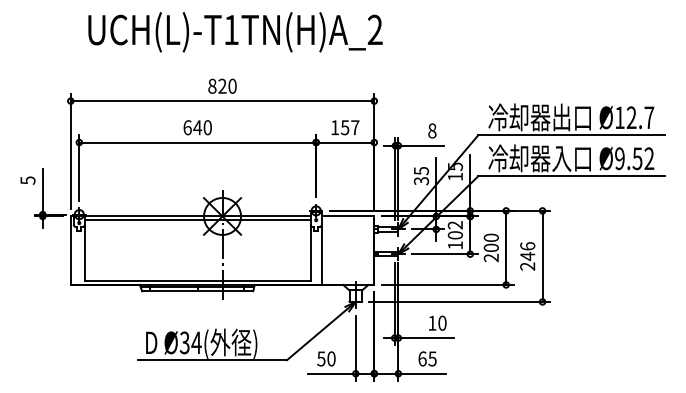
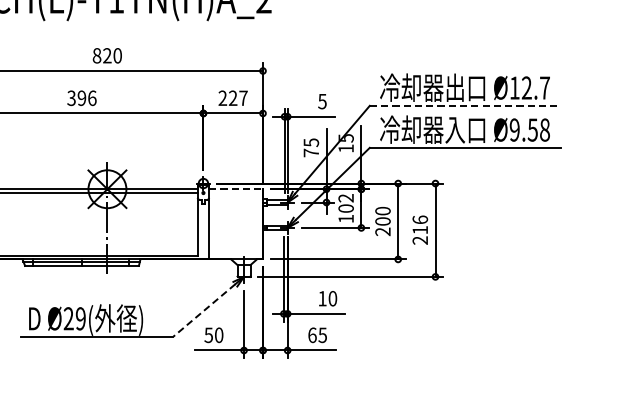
text: (197, 127) -> (81, 98), 640 -> 396
text: (340, 127) -> (228, 98), 157 -> 227
text: (432, 130) -> (322, 101), 8 -> 5
line: (572, 135) -> (466, 106), solid -> dashed
text: (649, 158) -> (545, 129), Ø9.52 -> Ø9.58
text: (421, 181) -> (311, 153), 35 -> 75
line: (348, 216) -> (236, 189), solid -> dashed
text: (527, 256) -> (420, 230), 246 -> 216
line: (317, 334) -> (204, 310), solid -> dashed
text: (190, 342) -> (74, 318), Ø34( -> Ø29(

